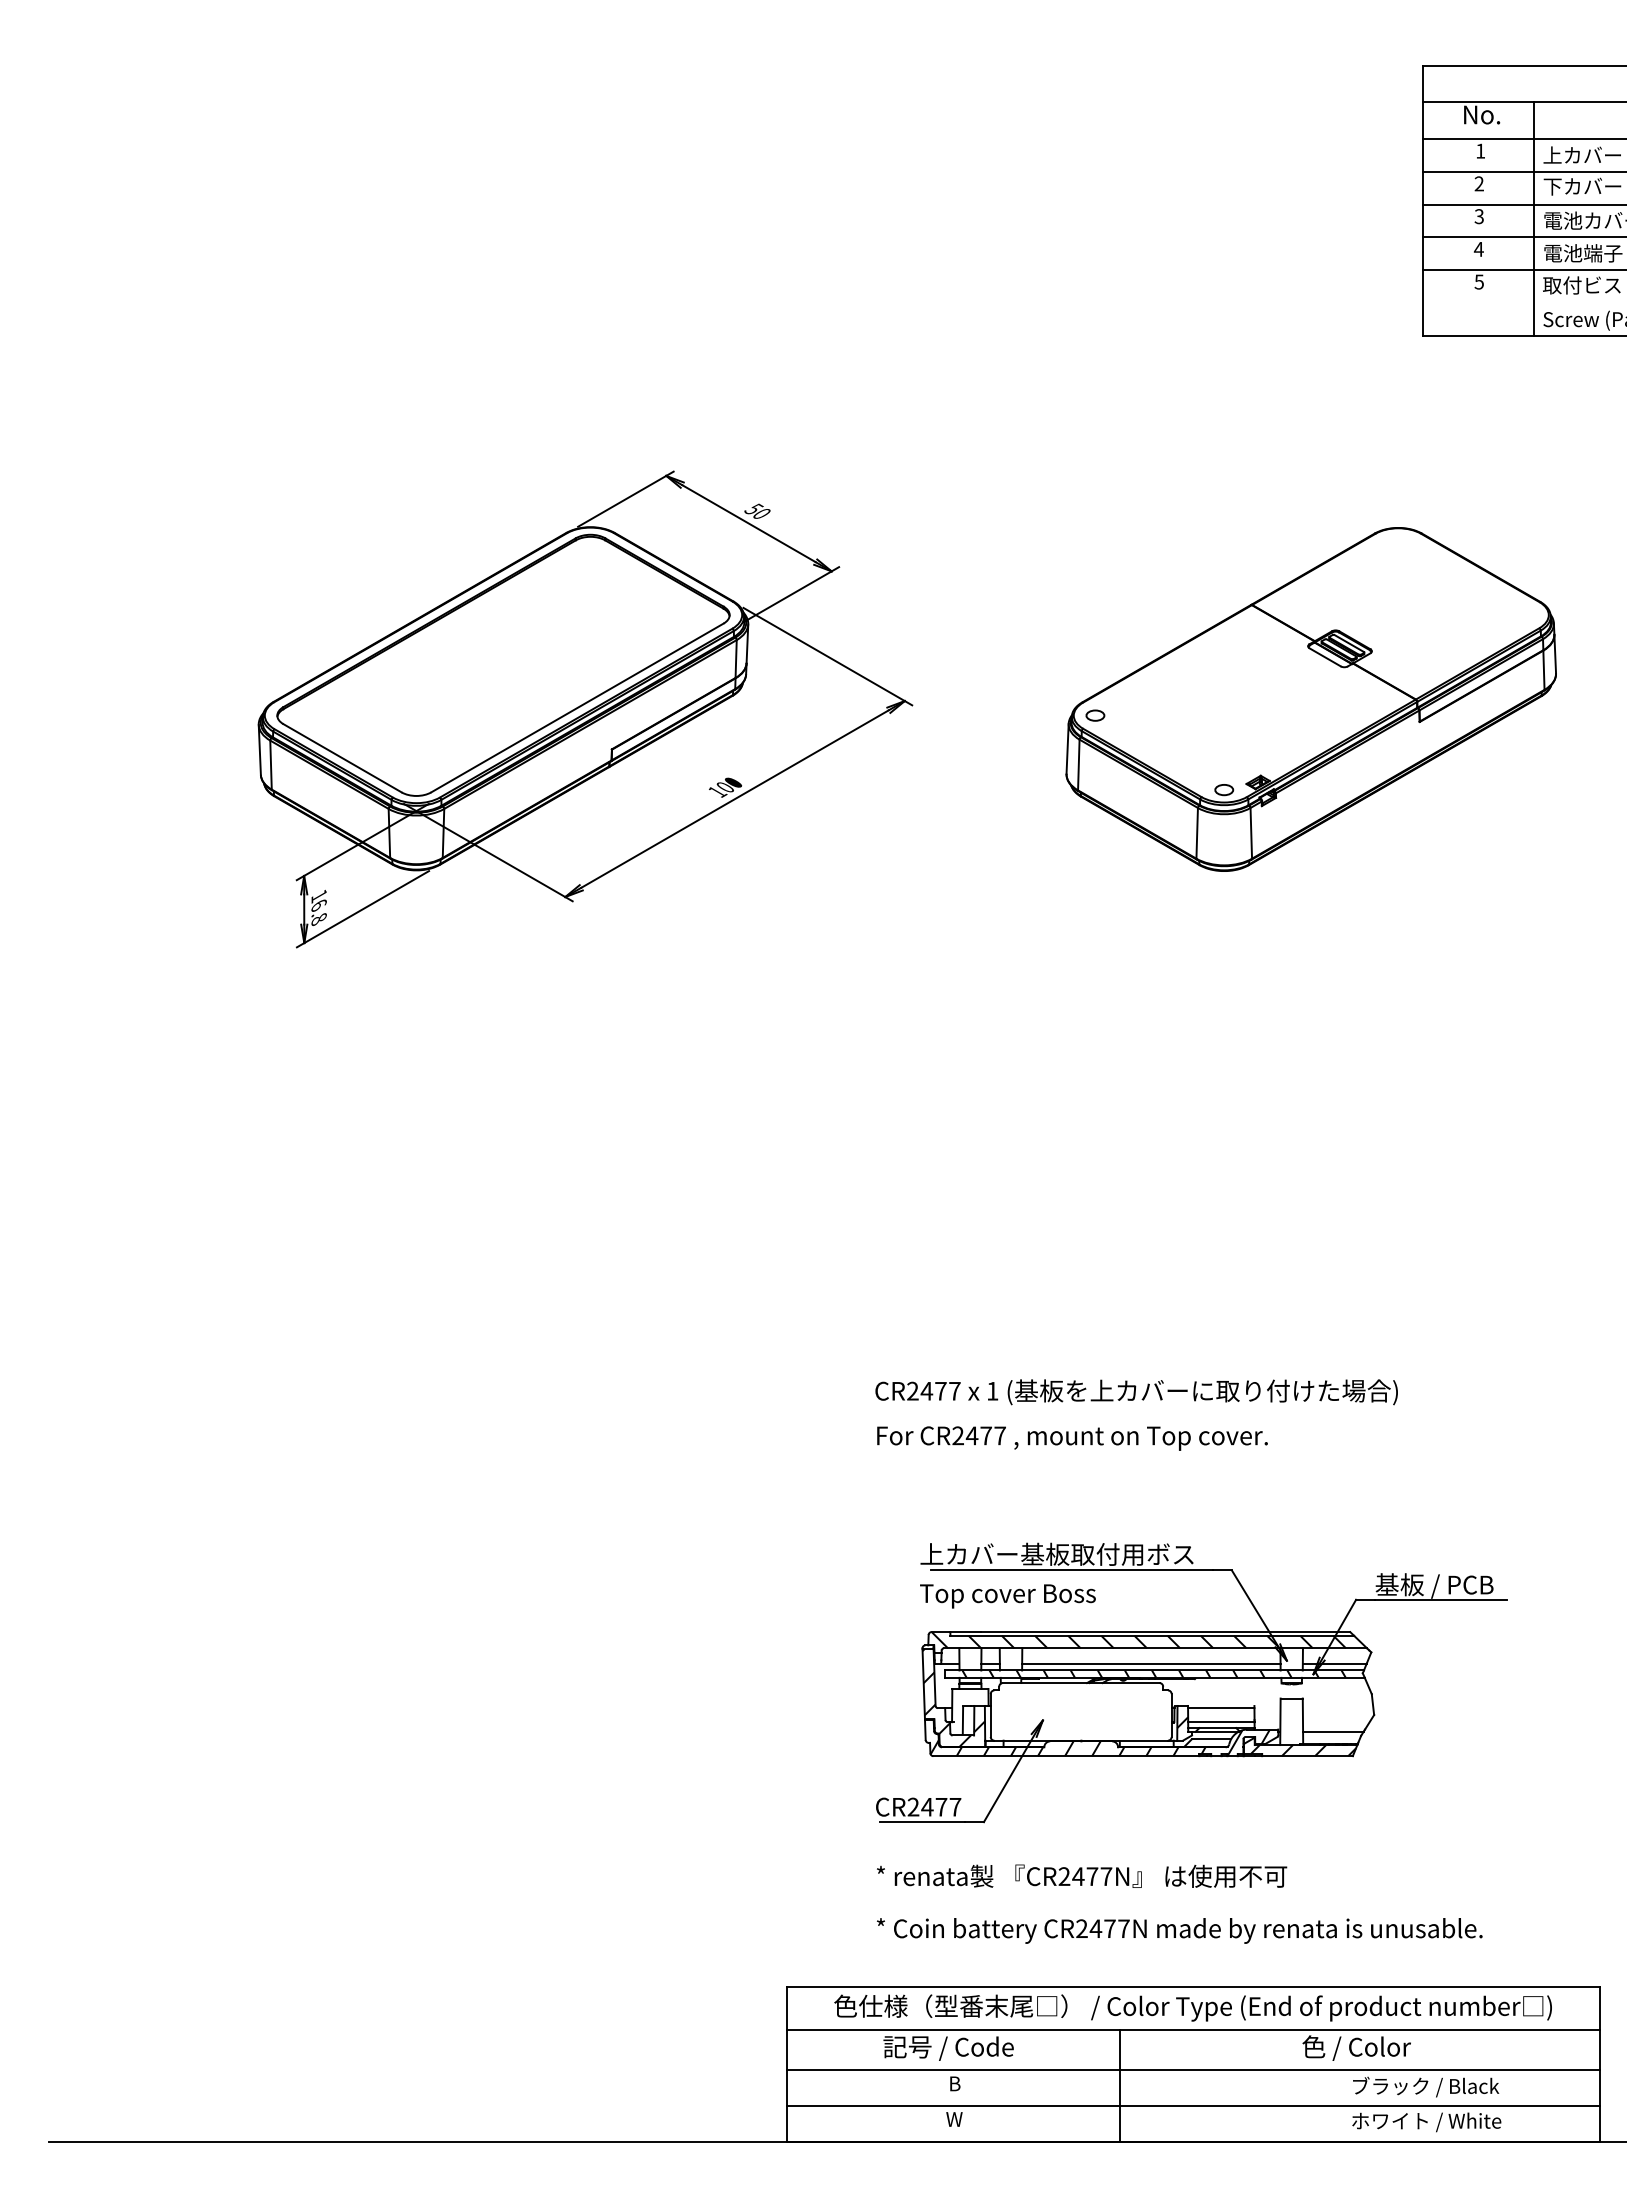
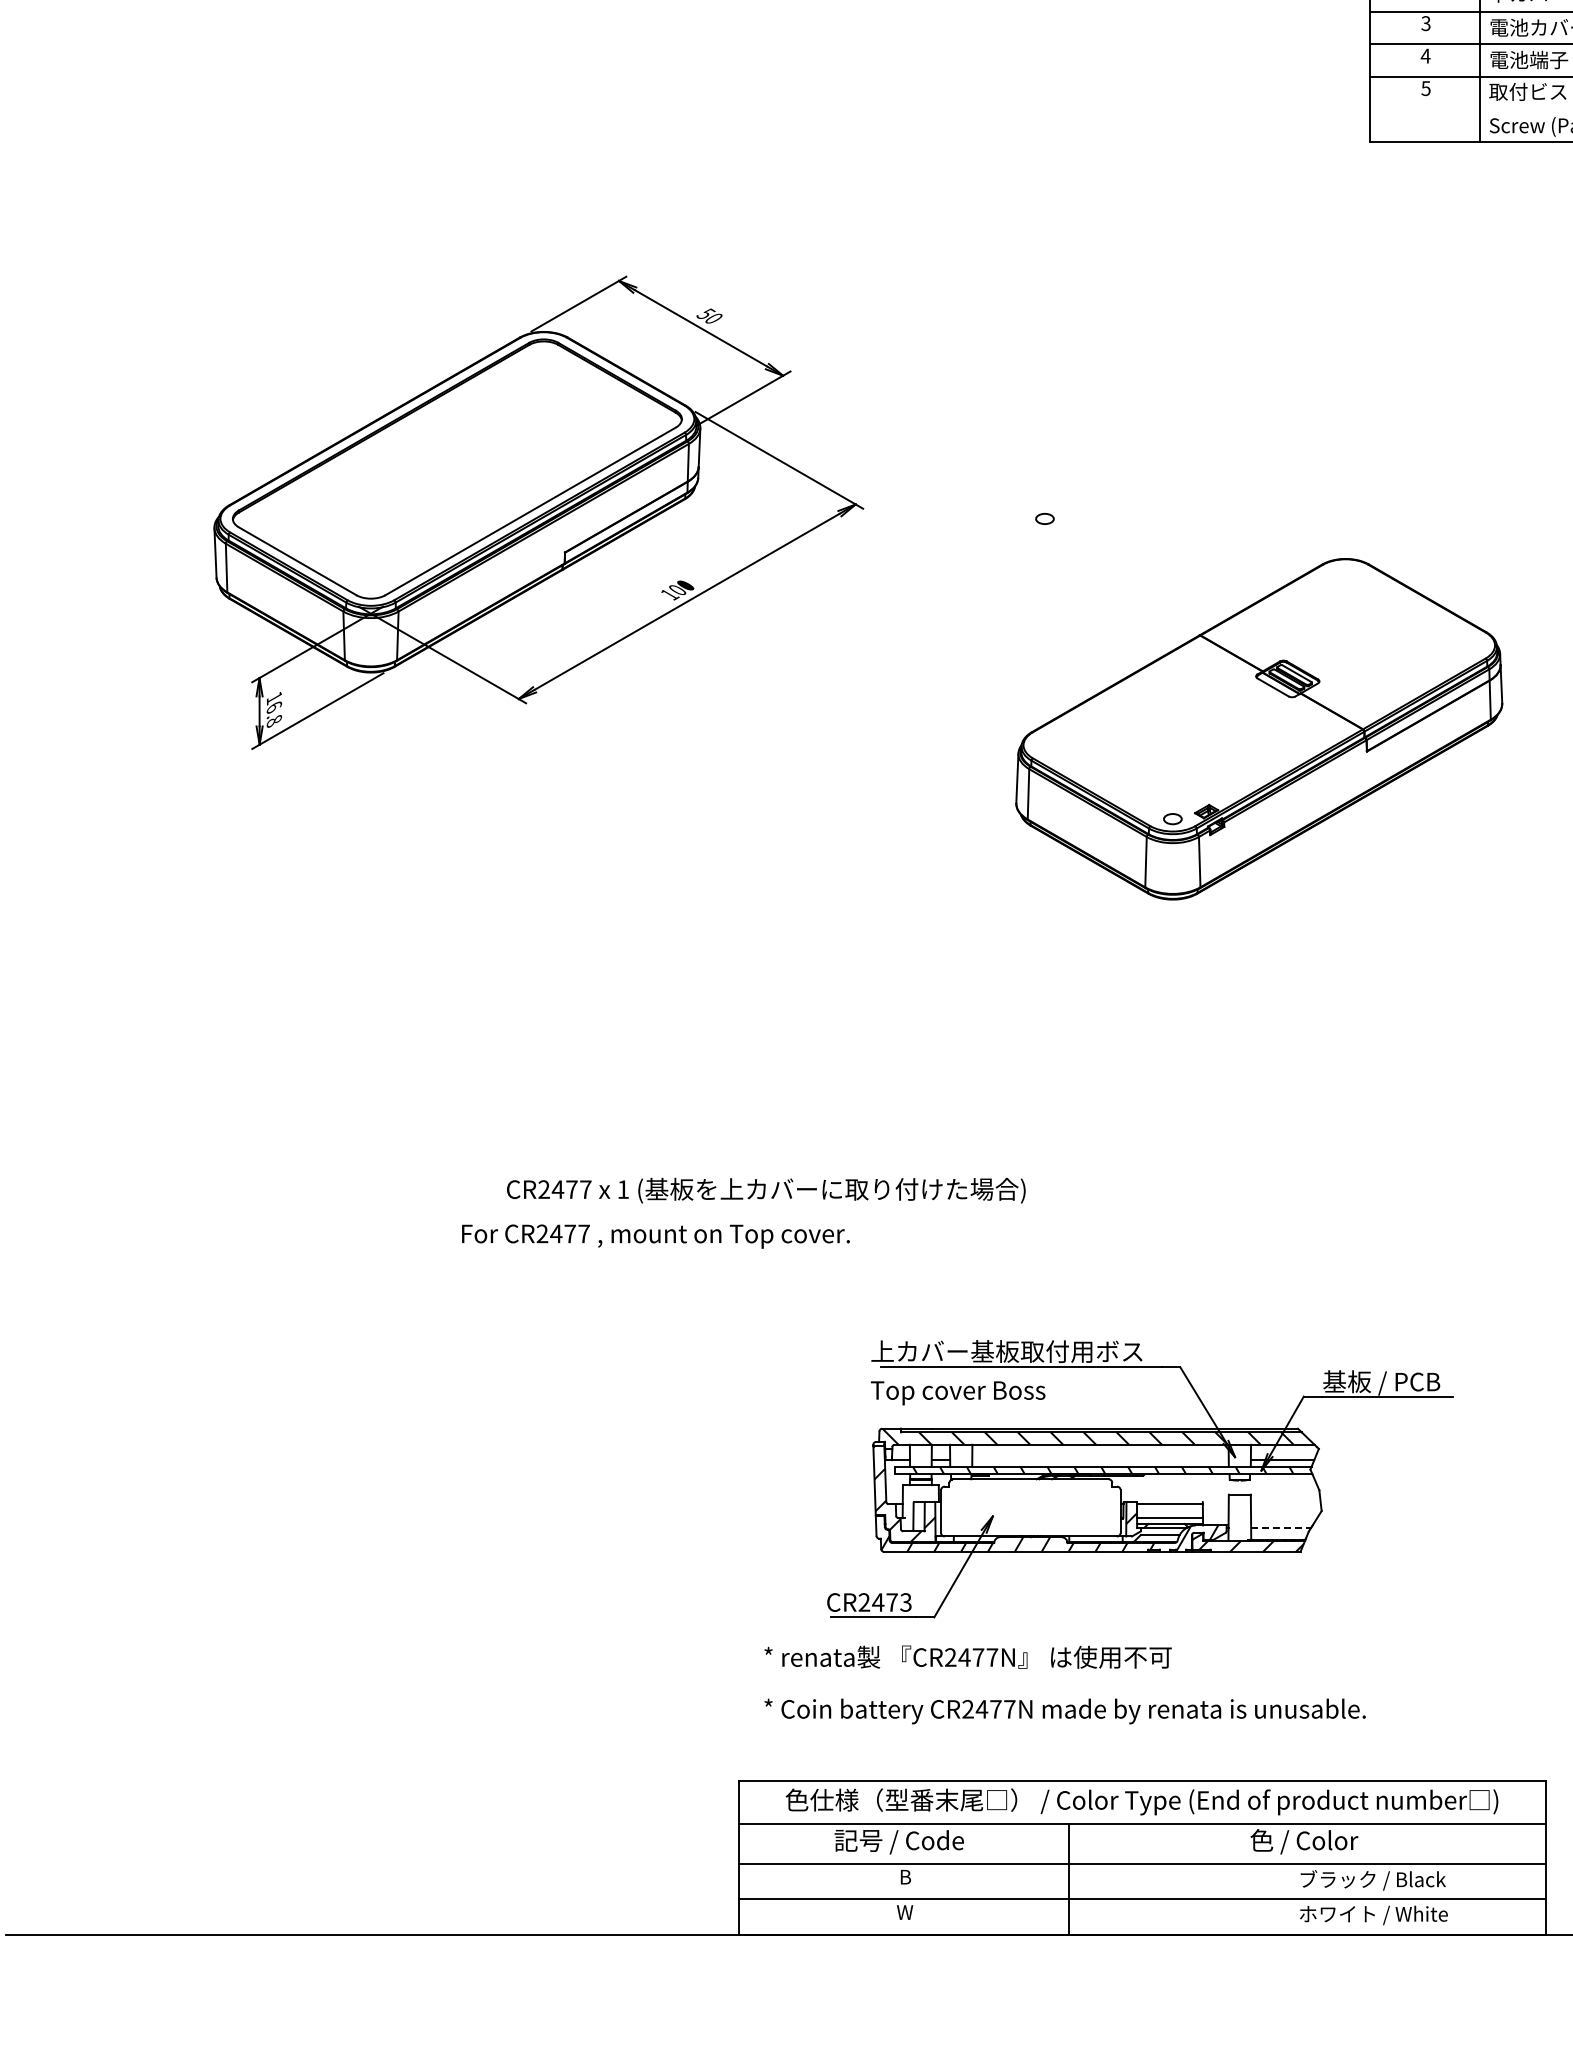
part: (1310, 699) -> (1258, 729), moved
text: (1136, 1392) -> (766, 1190), moved
text: (1072, 1438) -> (655, 1236), moved
line: (1151, 1663) -> (1100, 1459), removed
line: (1333, 1731) -> (1281, 1527), solid -> dashed
text: (955, 1806) -> (906, 1601), CR2477 -> CR2473
text: (1179, 1903) -> (1064, 1684), moved

